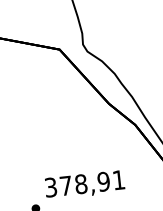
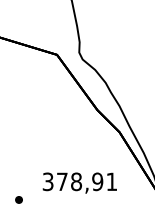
text: (84, 184) -> (79, 182), moved

